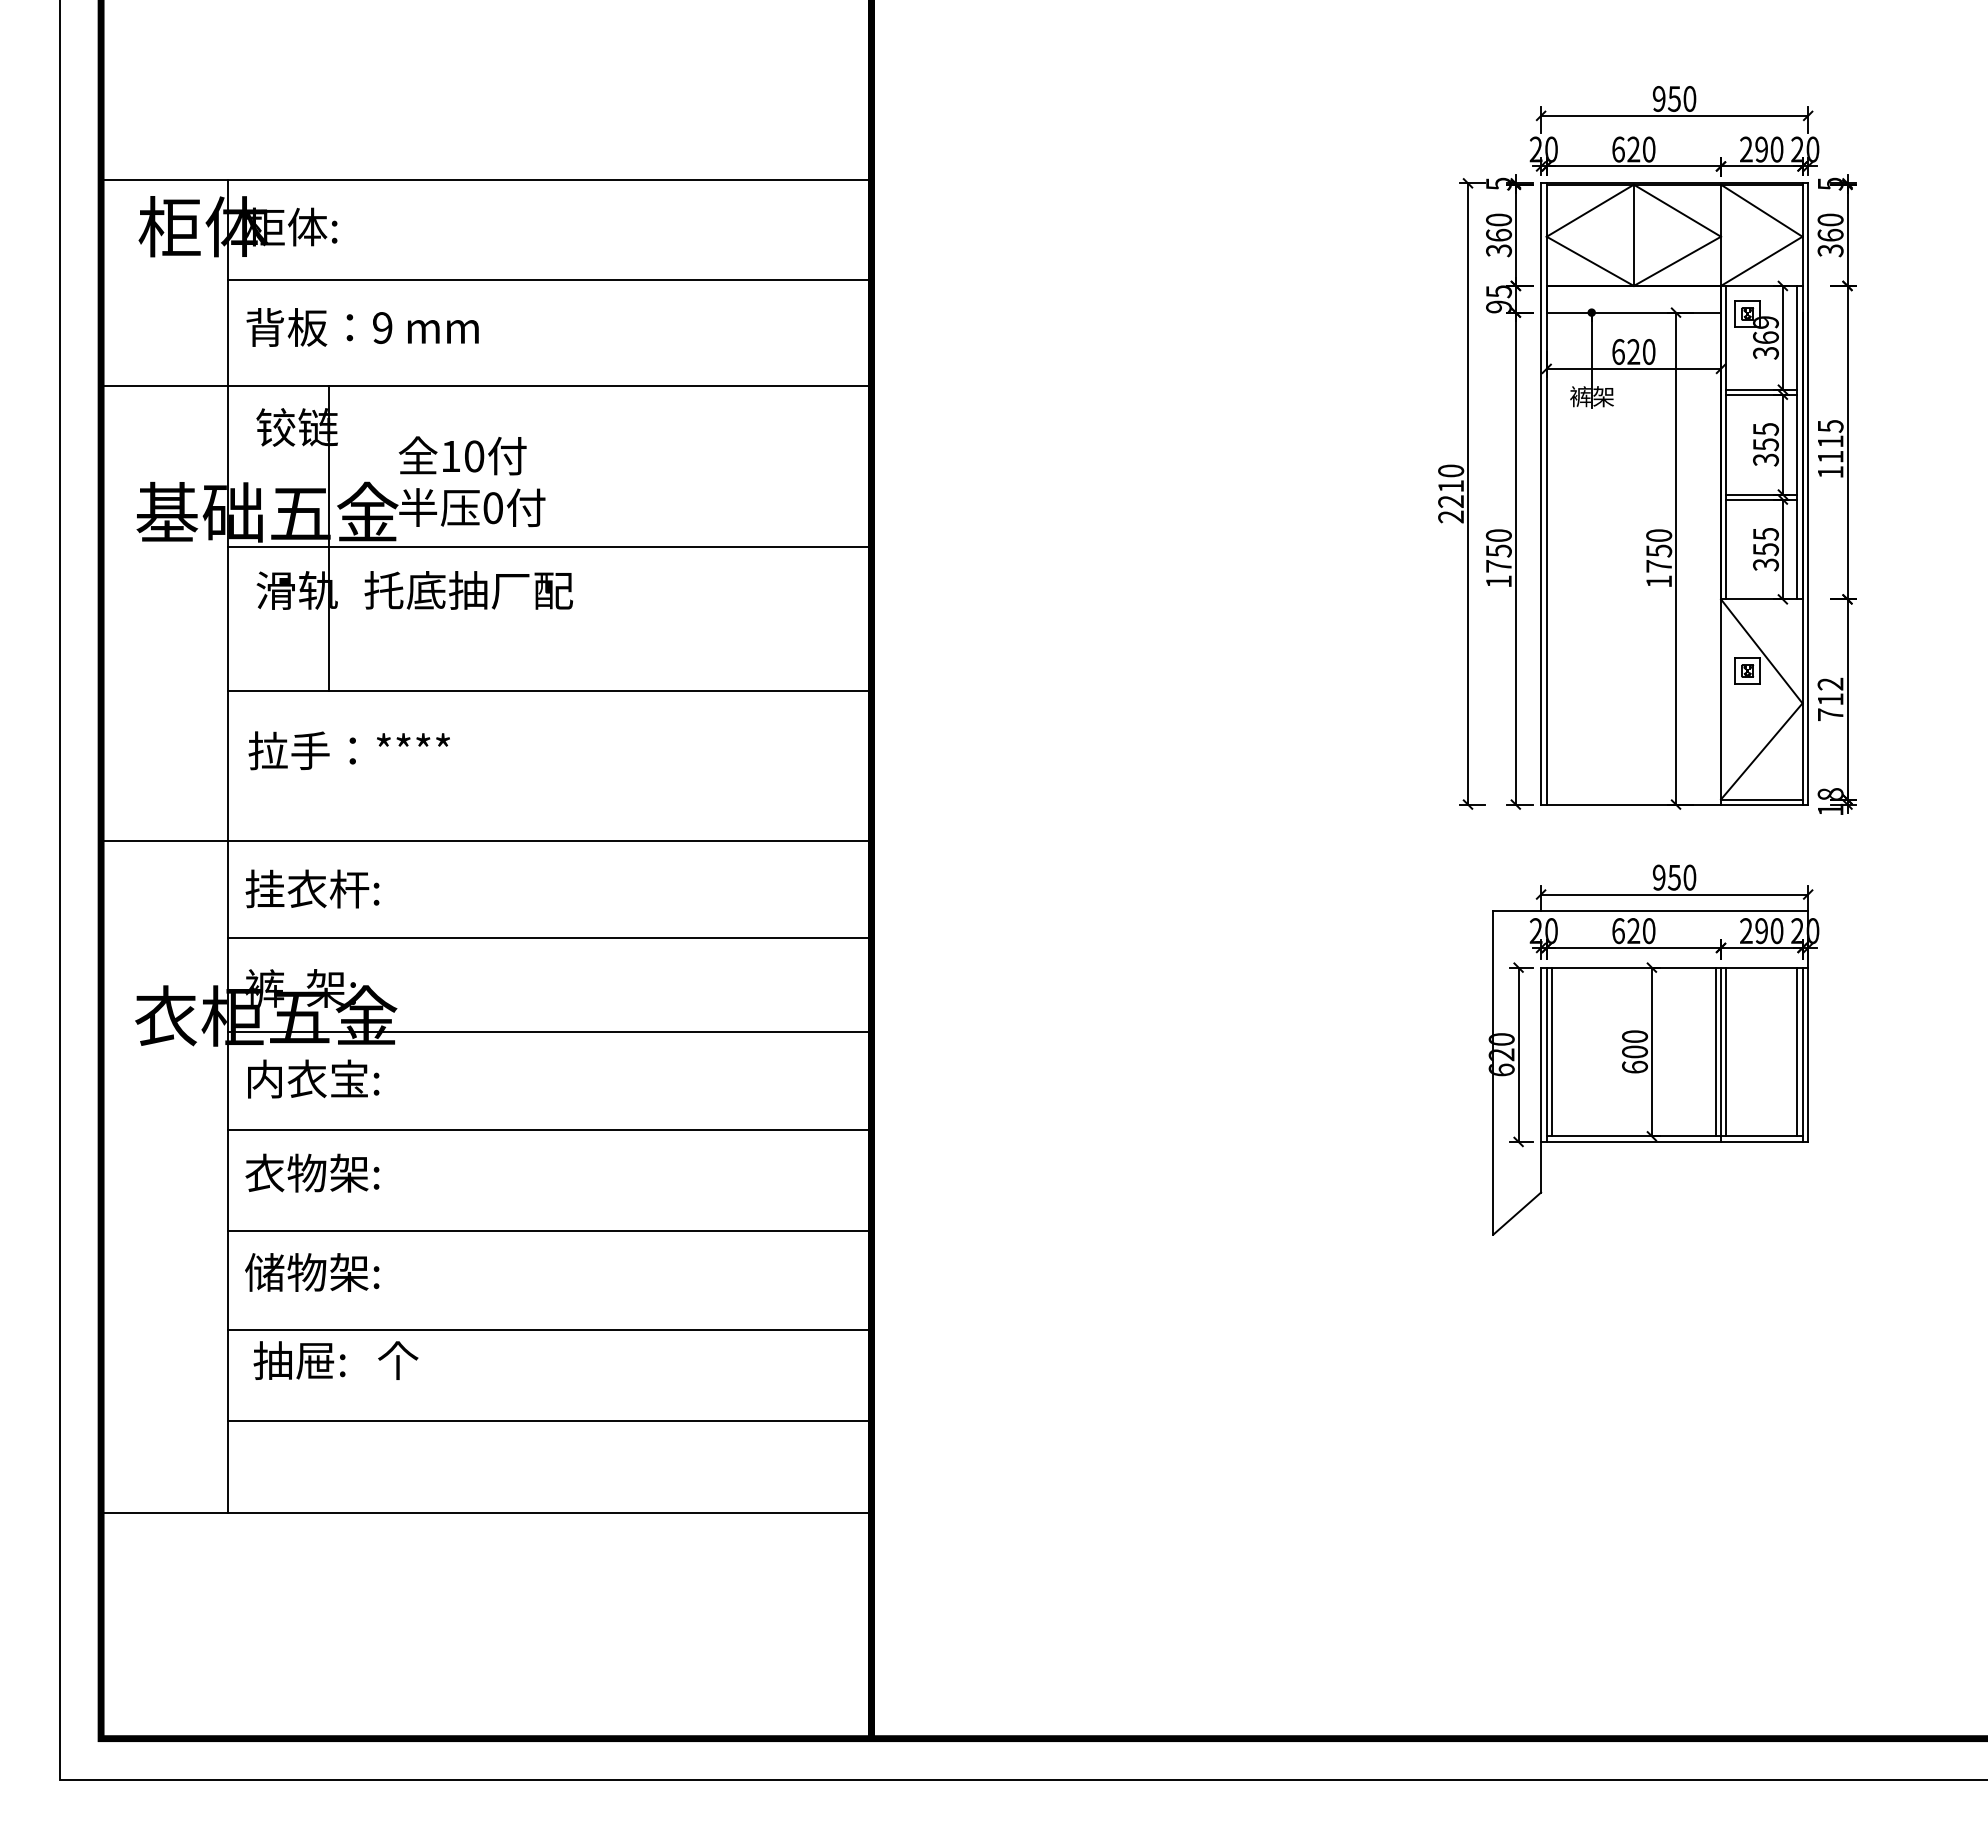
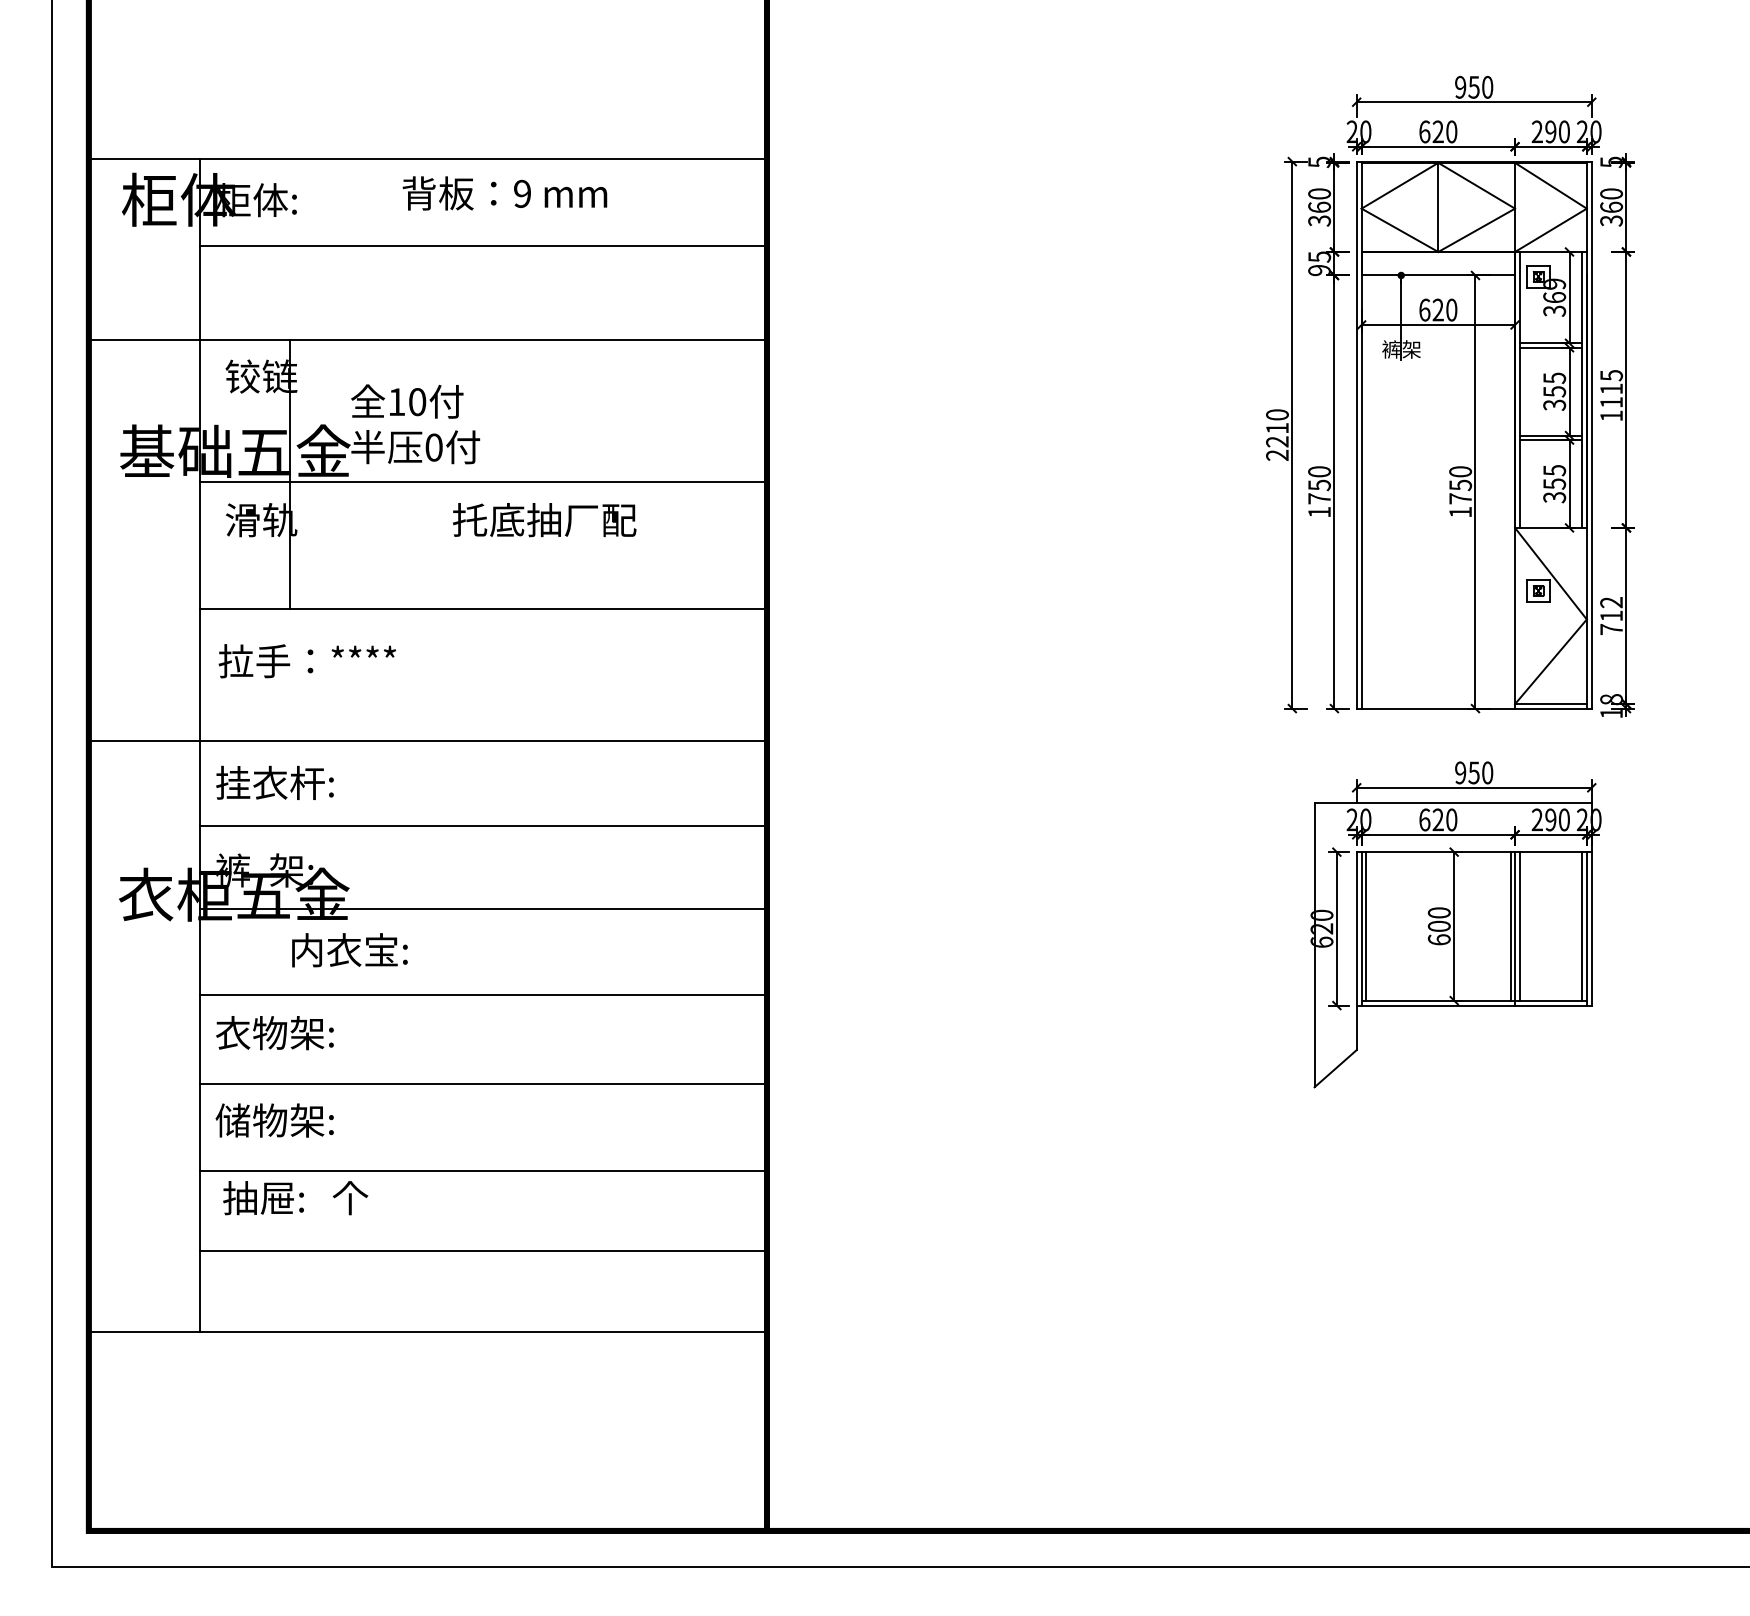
text: (362, 327) -> (504, 193), moved
text: (468, 590) -> (544, 520), moved
text: (313, 1078) -> (349, 949), moved

